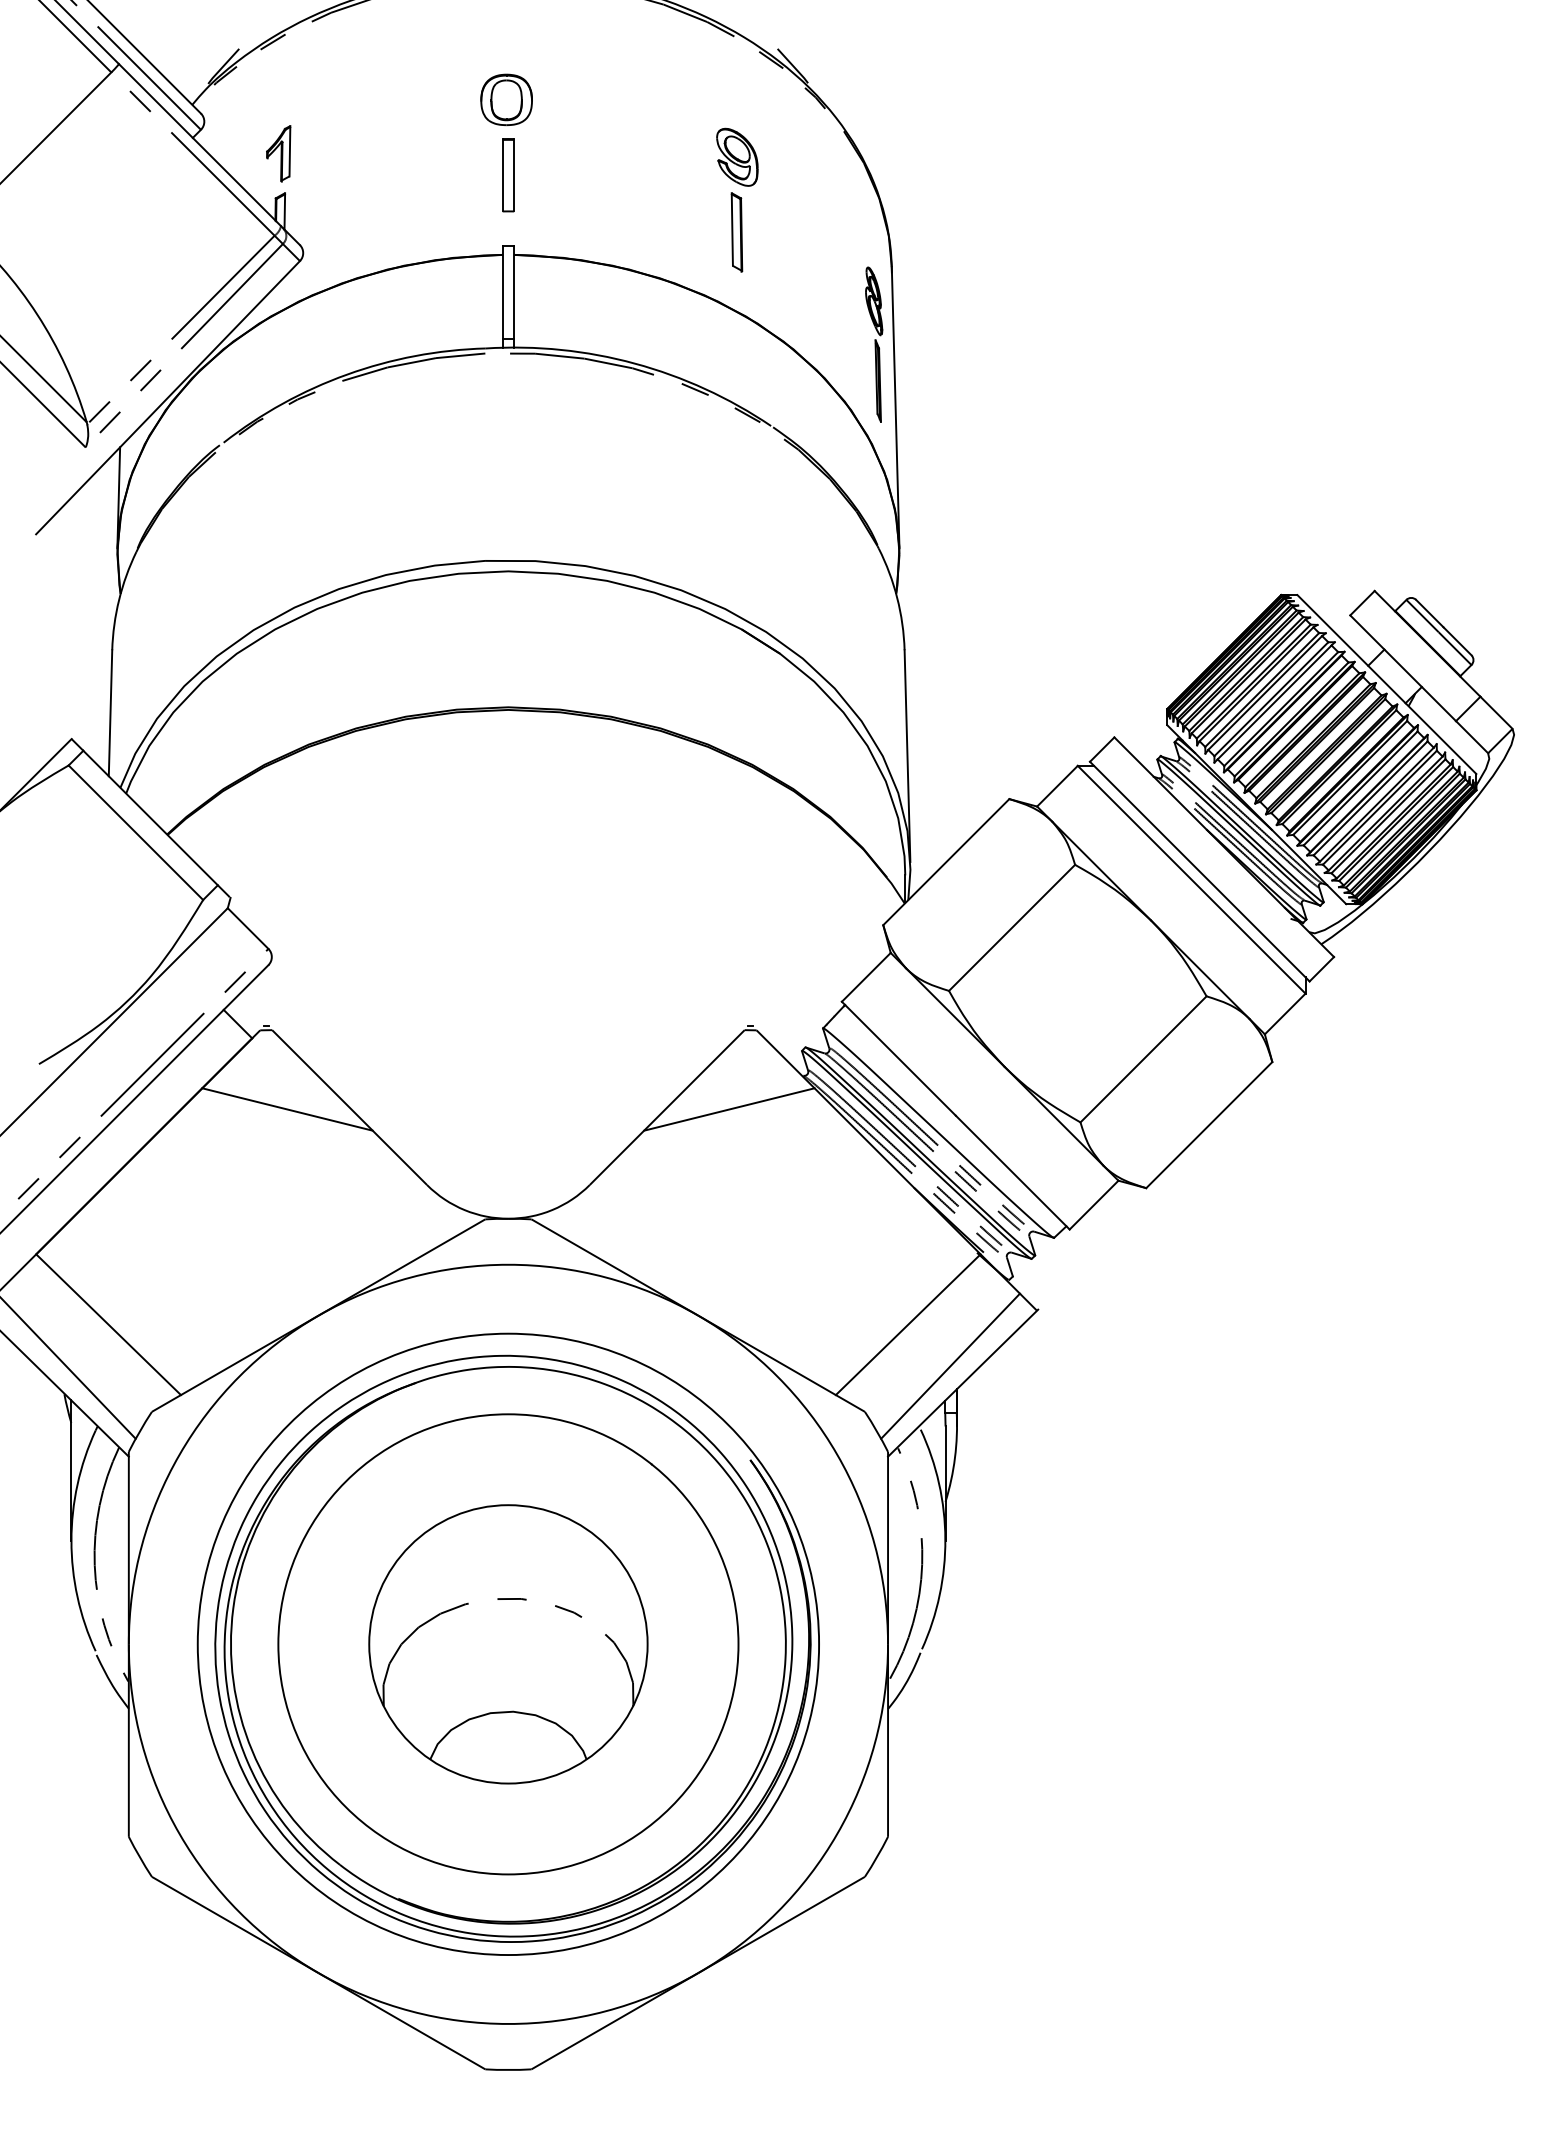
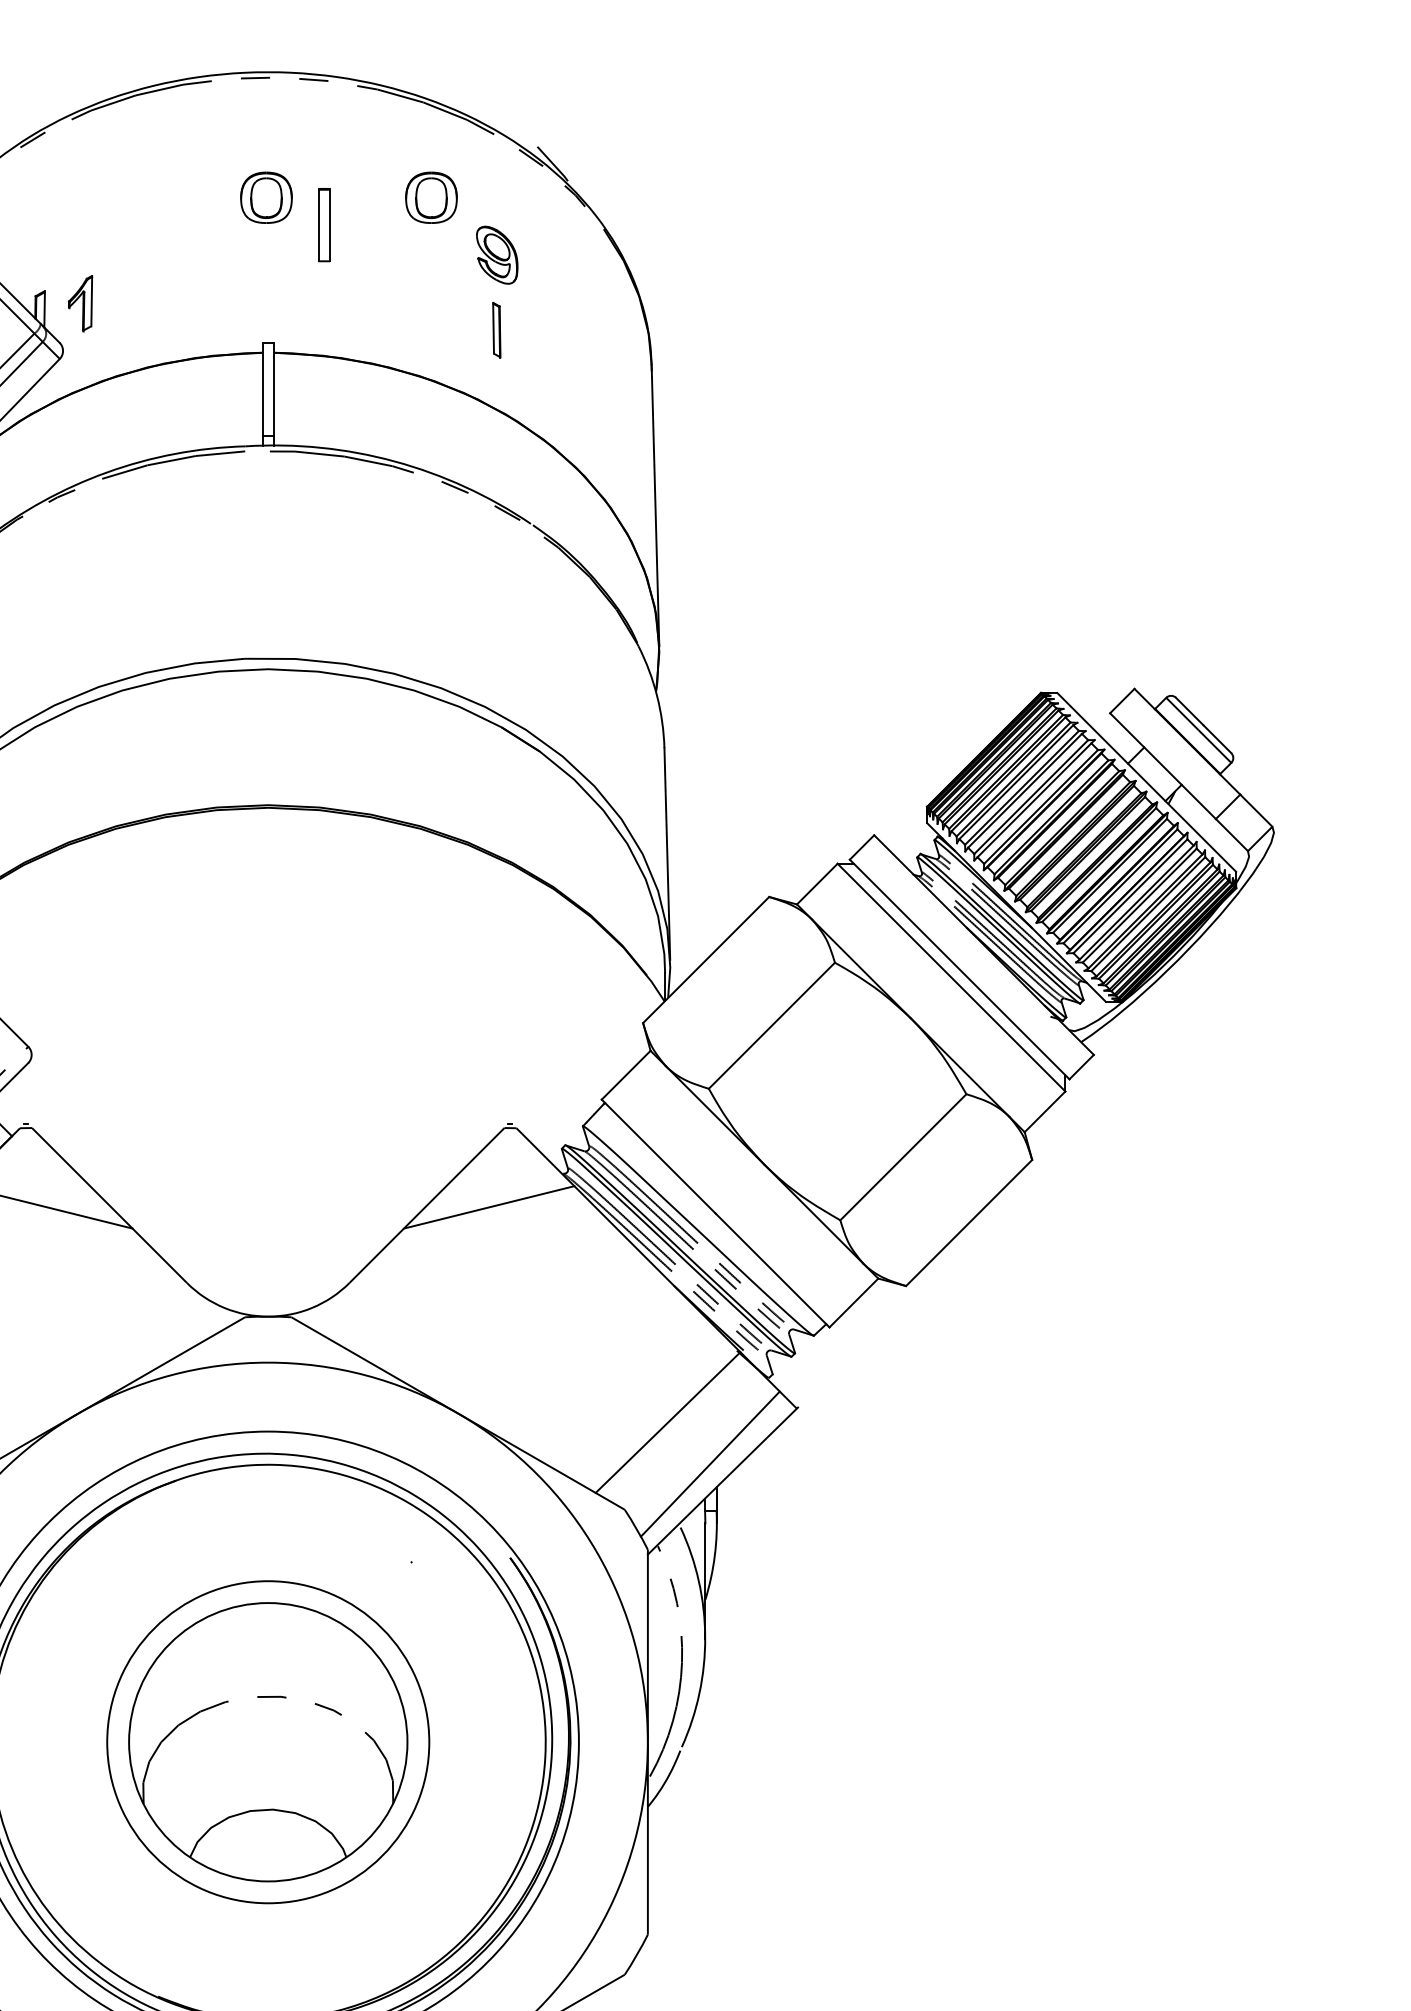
part: (671, 99) -> (431, 197), added
part: (278, 153) -> (80, 303), moved
part: (508, 175) -> (324, 225), moved
part: (736, 232) -> (496, 330), size x0.7
part: (874, 344) -> (634, 442), removed
circle: (508, 1644) -> (268, 1742), size x0.7

